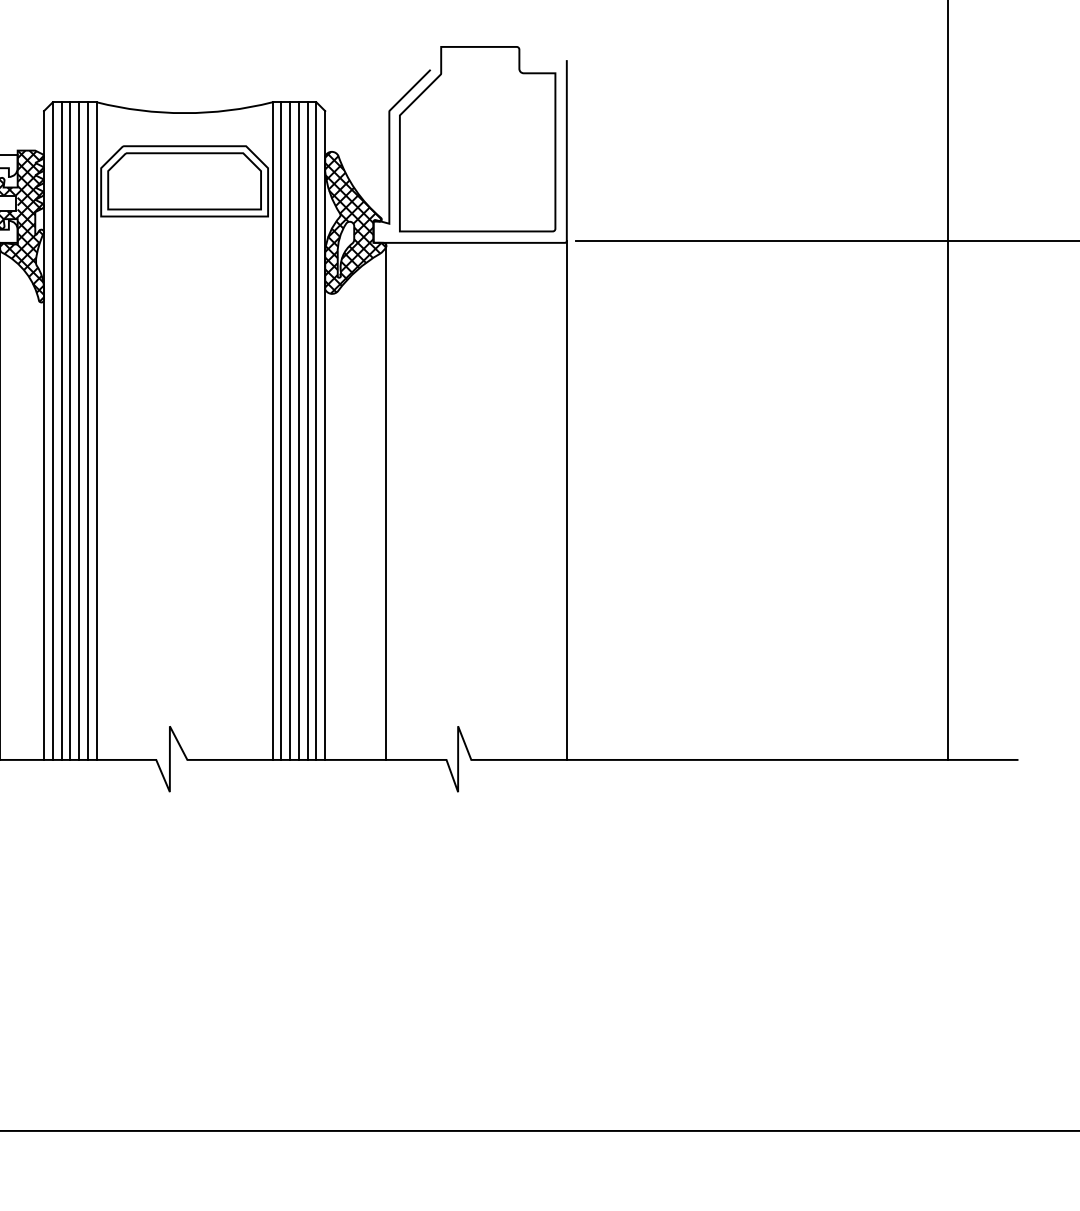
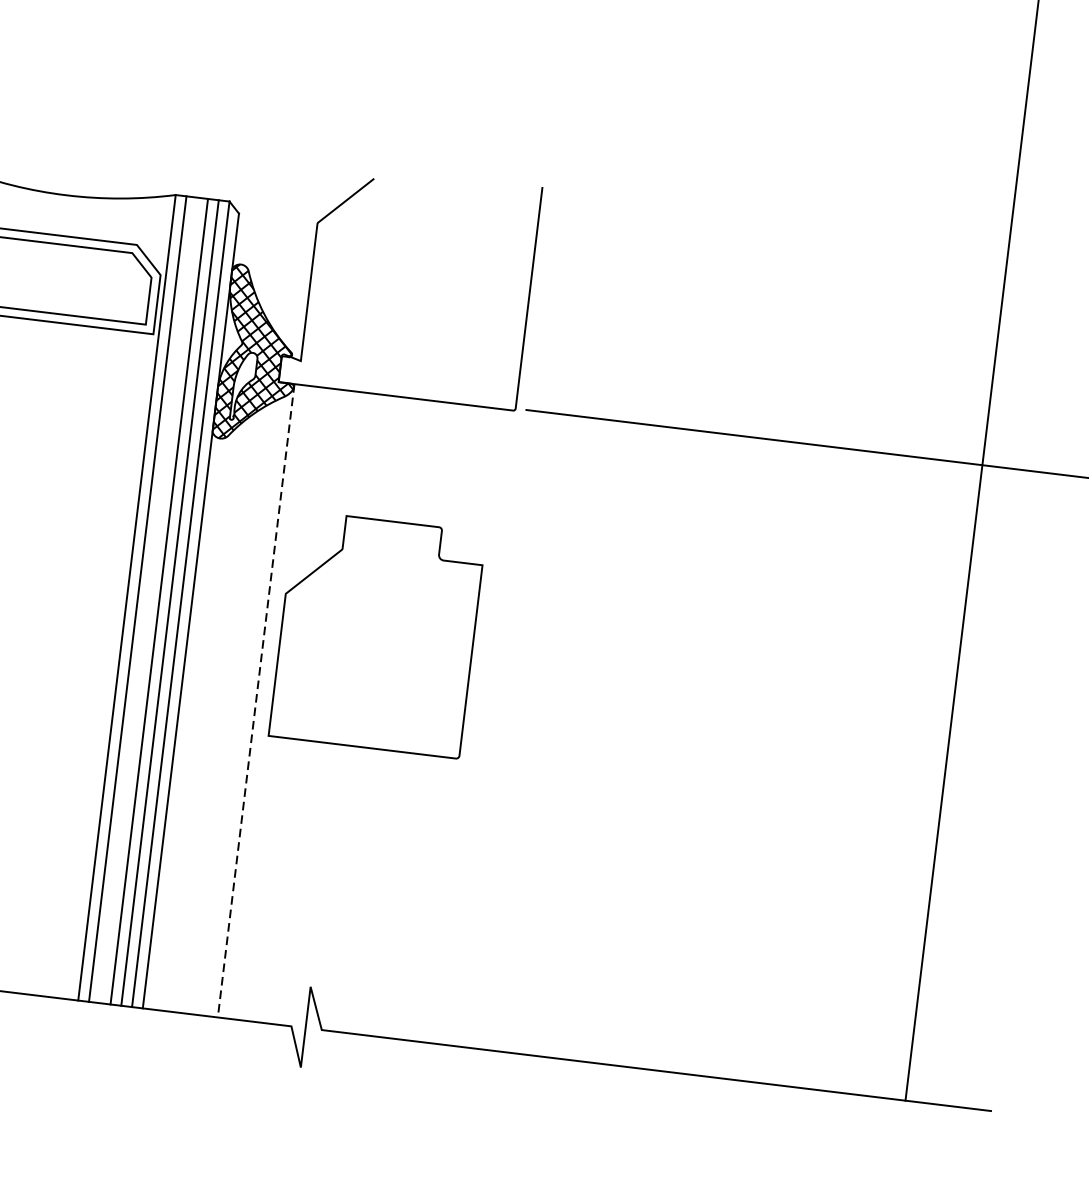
part: (477, 139) -> (377, 634), moved
line: (290, 430) -> (149, 599), removed
line: (566, 500) -> (476, 726), removed
line: (386, 501) -> (256, 700), solid -> dashed

